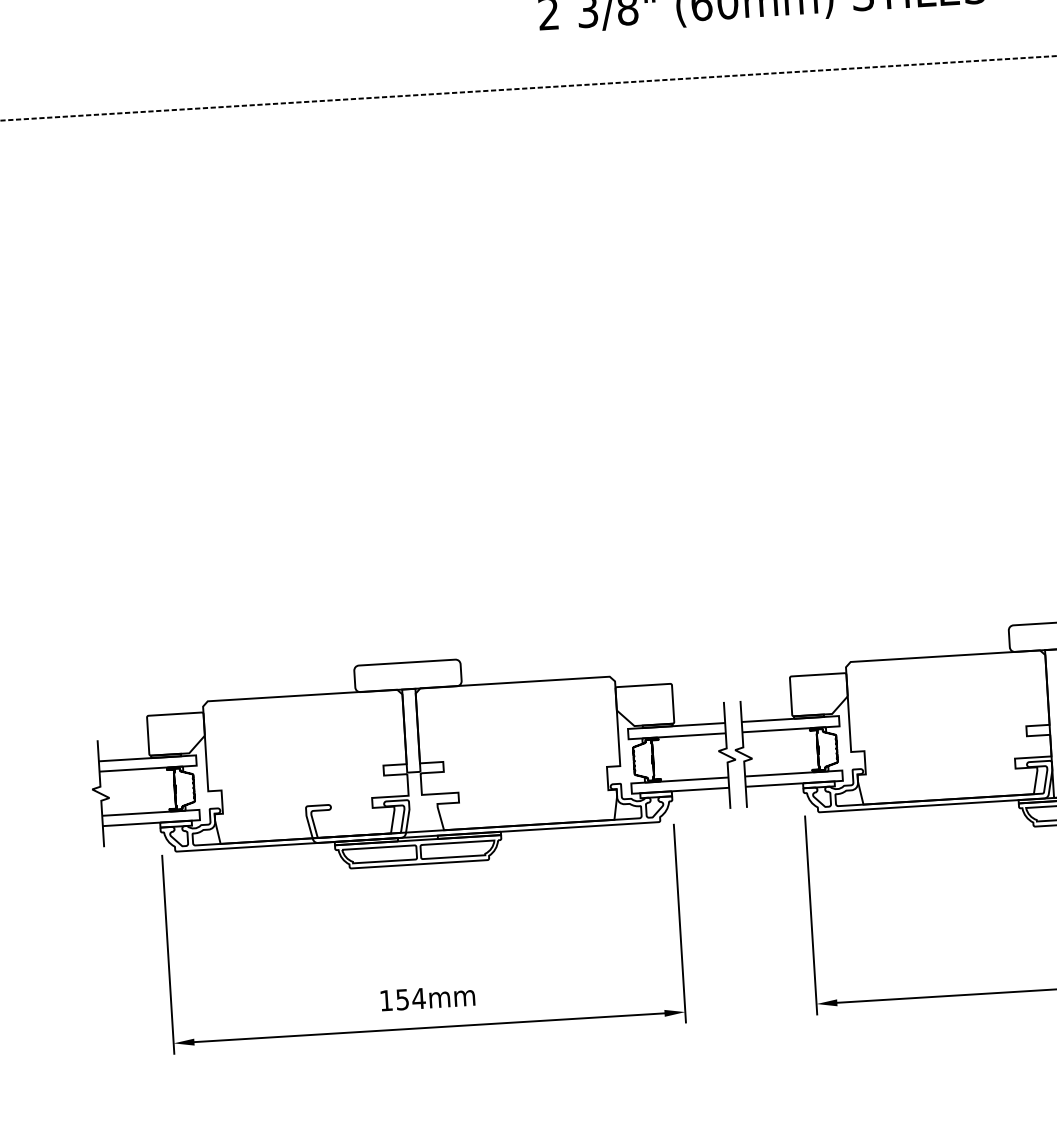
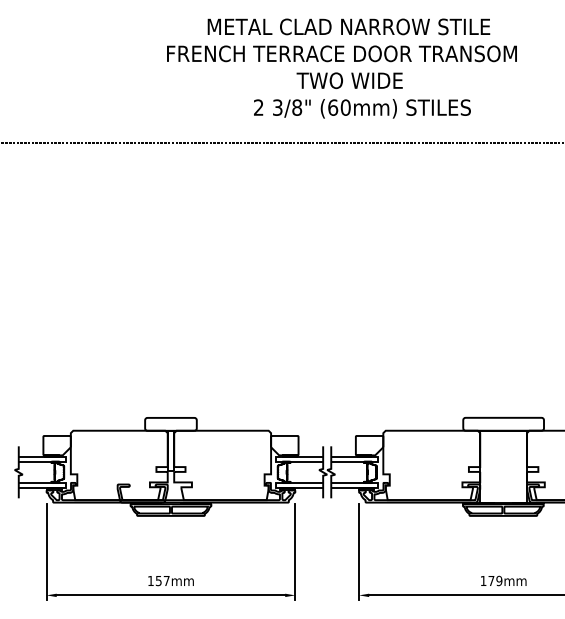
text: (418, 997) -> (166, 580), 154mm -> 157mm

